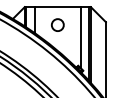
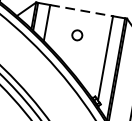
line: (57, 7) -> (81, 11), solid -> dashed
circle: (57, 24) -> (76, 34), size x0.6

